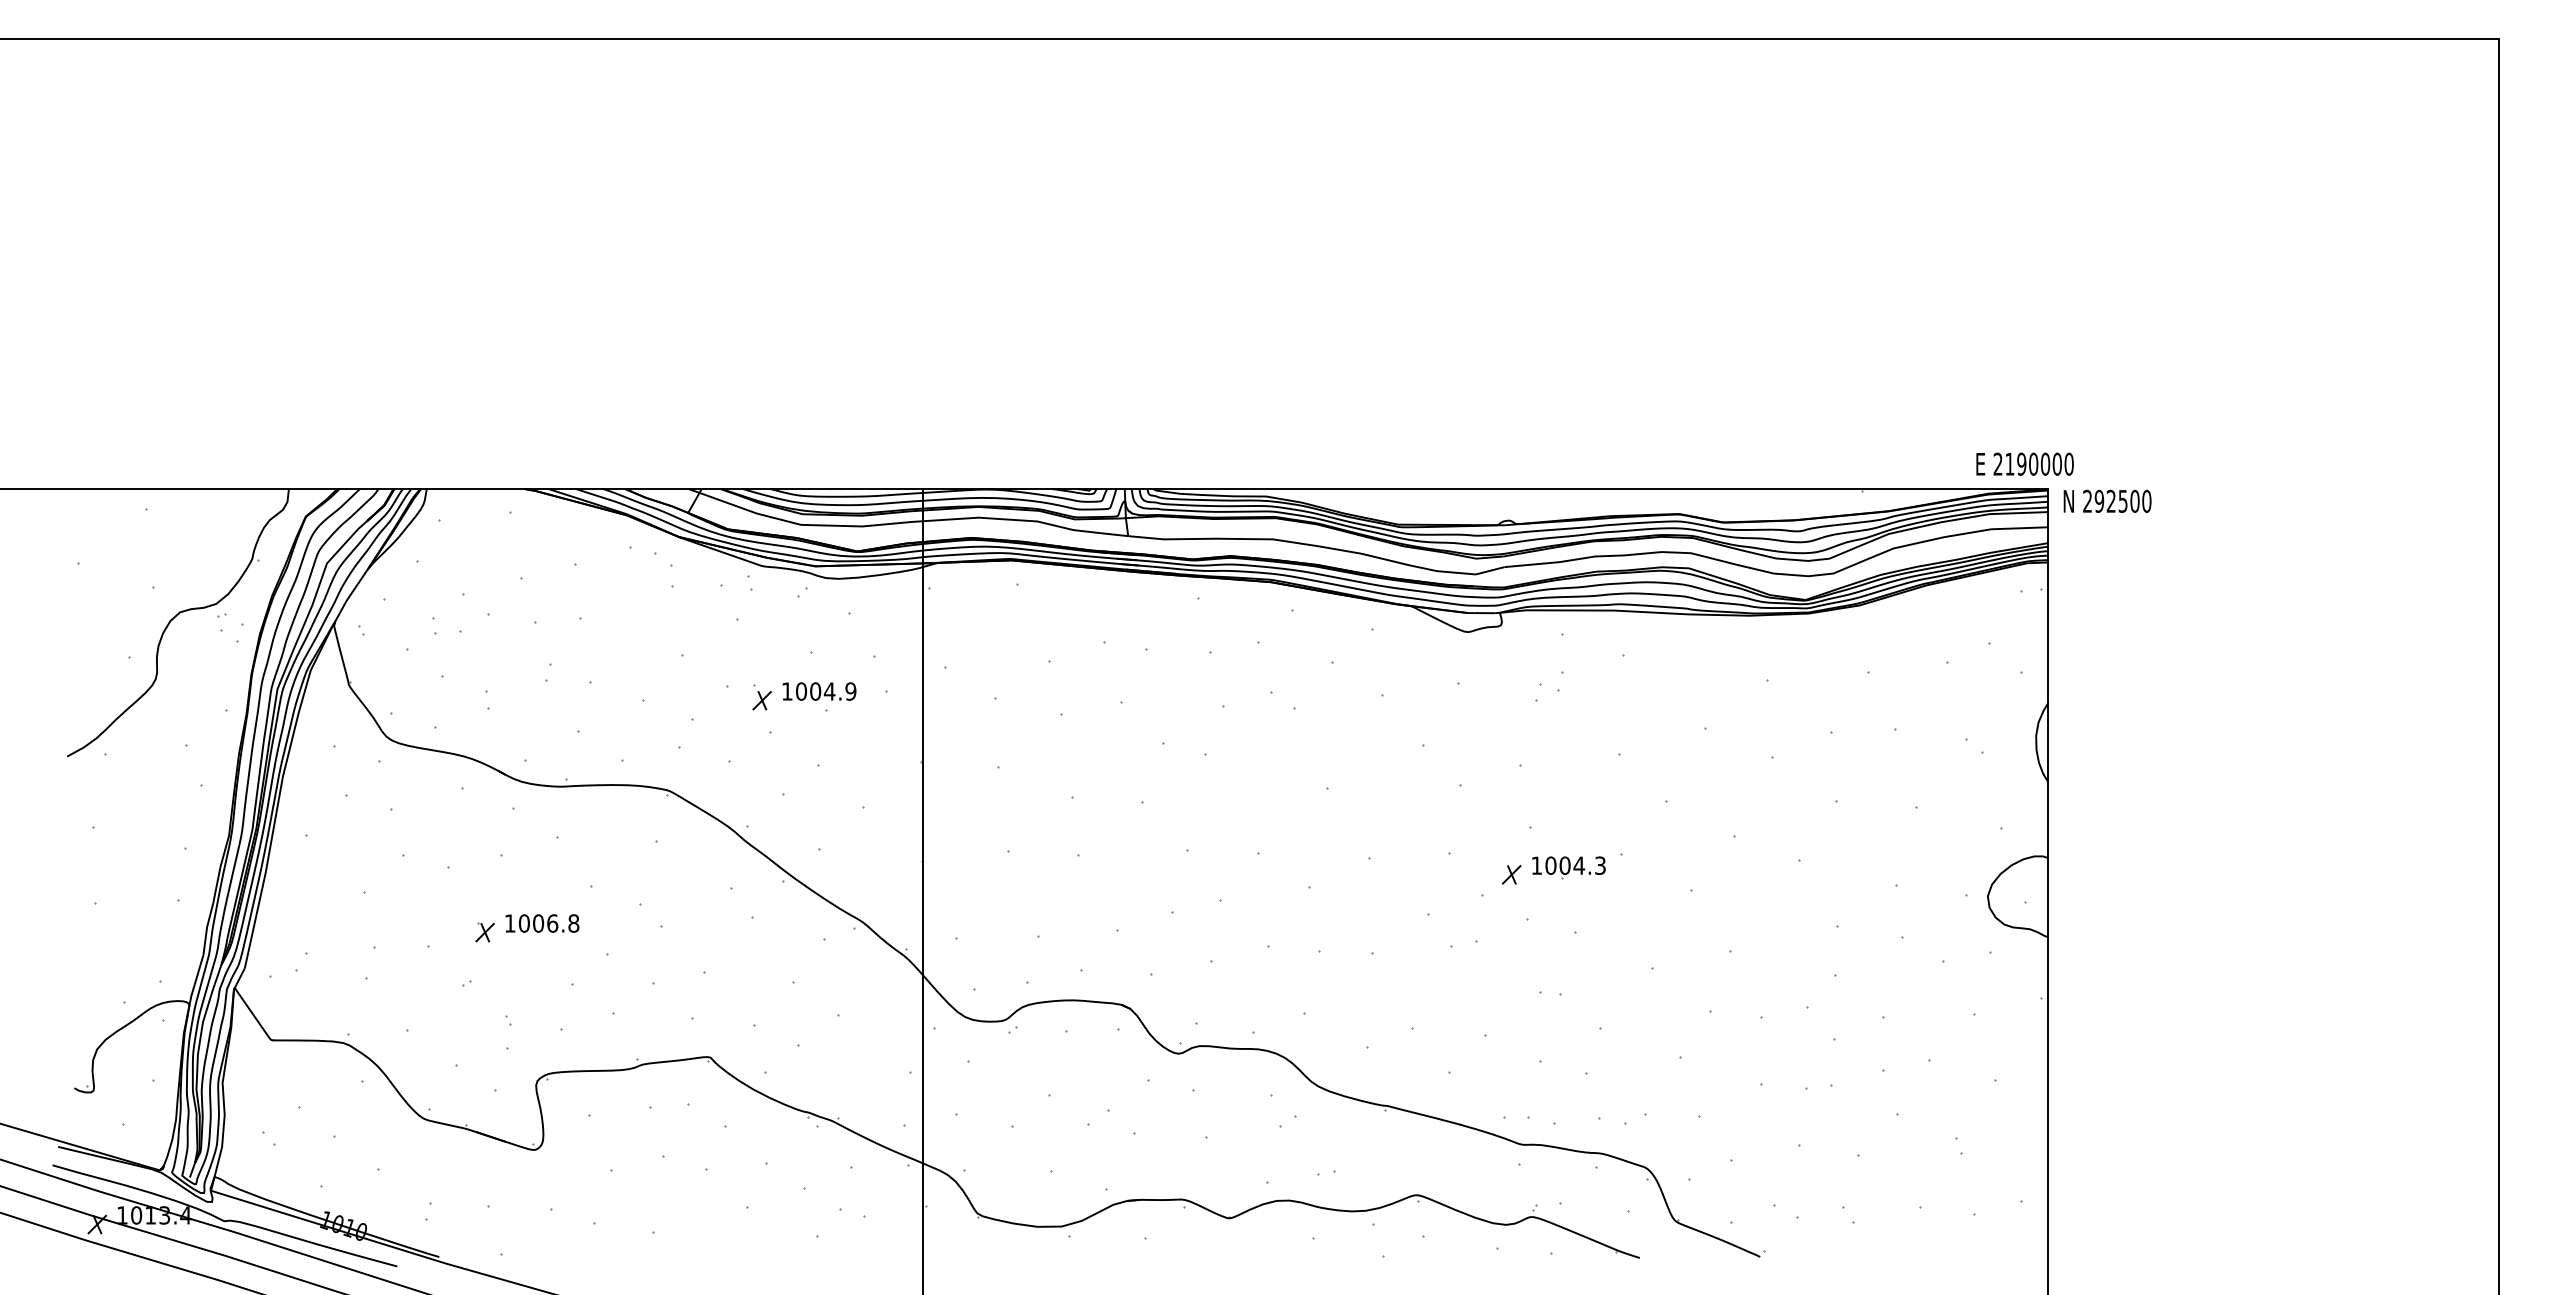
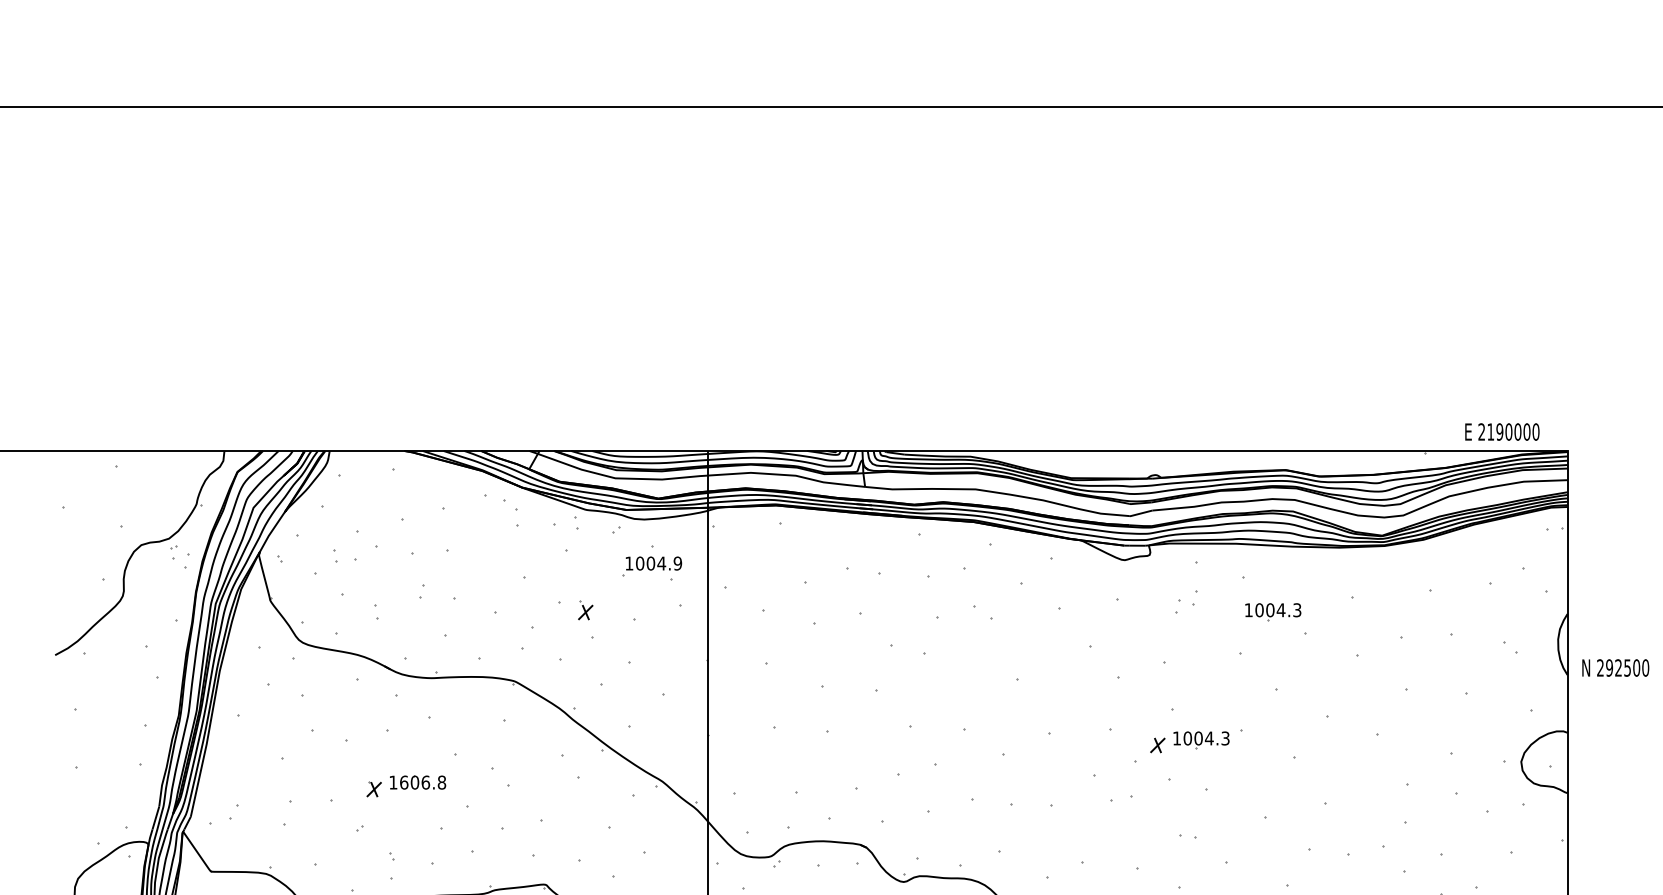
text: (2024, 463) -> (1501, 431), moved
text: (2107, 500) -> (1615, 667), moved
text: (819, 691) -> (653, 563), moved
part: (1662, 699) -> (1272, 611), added
text: (523, 923) -> (403, 782), 1006.8 -> 1606.8

